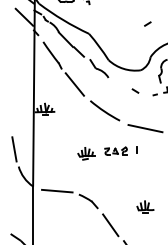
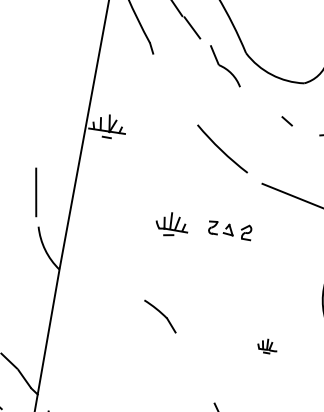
line: (74, 84) -> (172, 88), removed
line: (136, 149) -> (269, 233), removed
line: (57, 190) -> (104, 285), removed
part: (145, 206) -> (267, 345), size x0.6
line: (110, 225) -> (194, 370), removed

